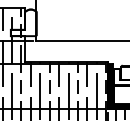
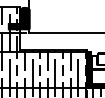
fill: (22, 22) -> (18, 18), added

